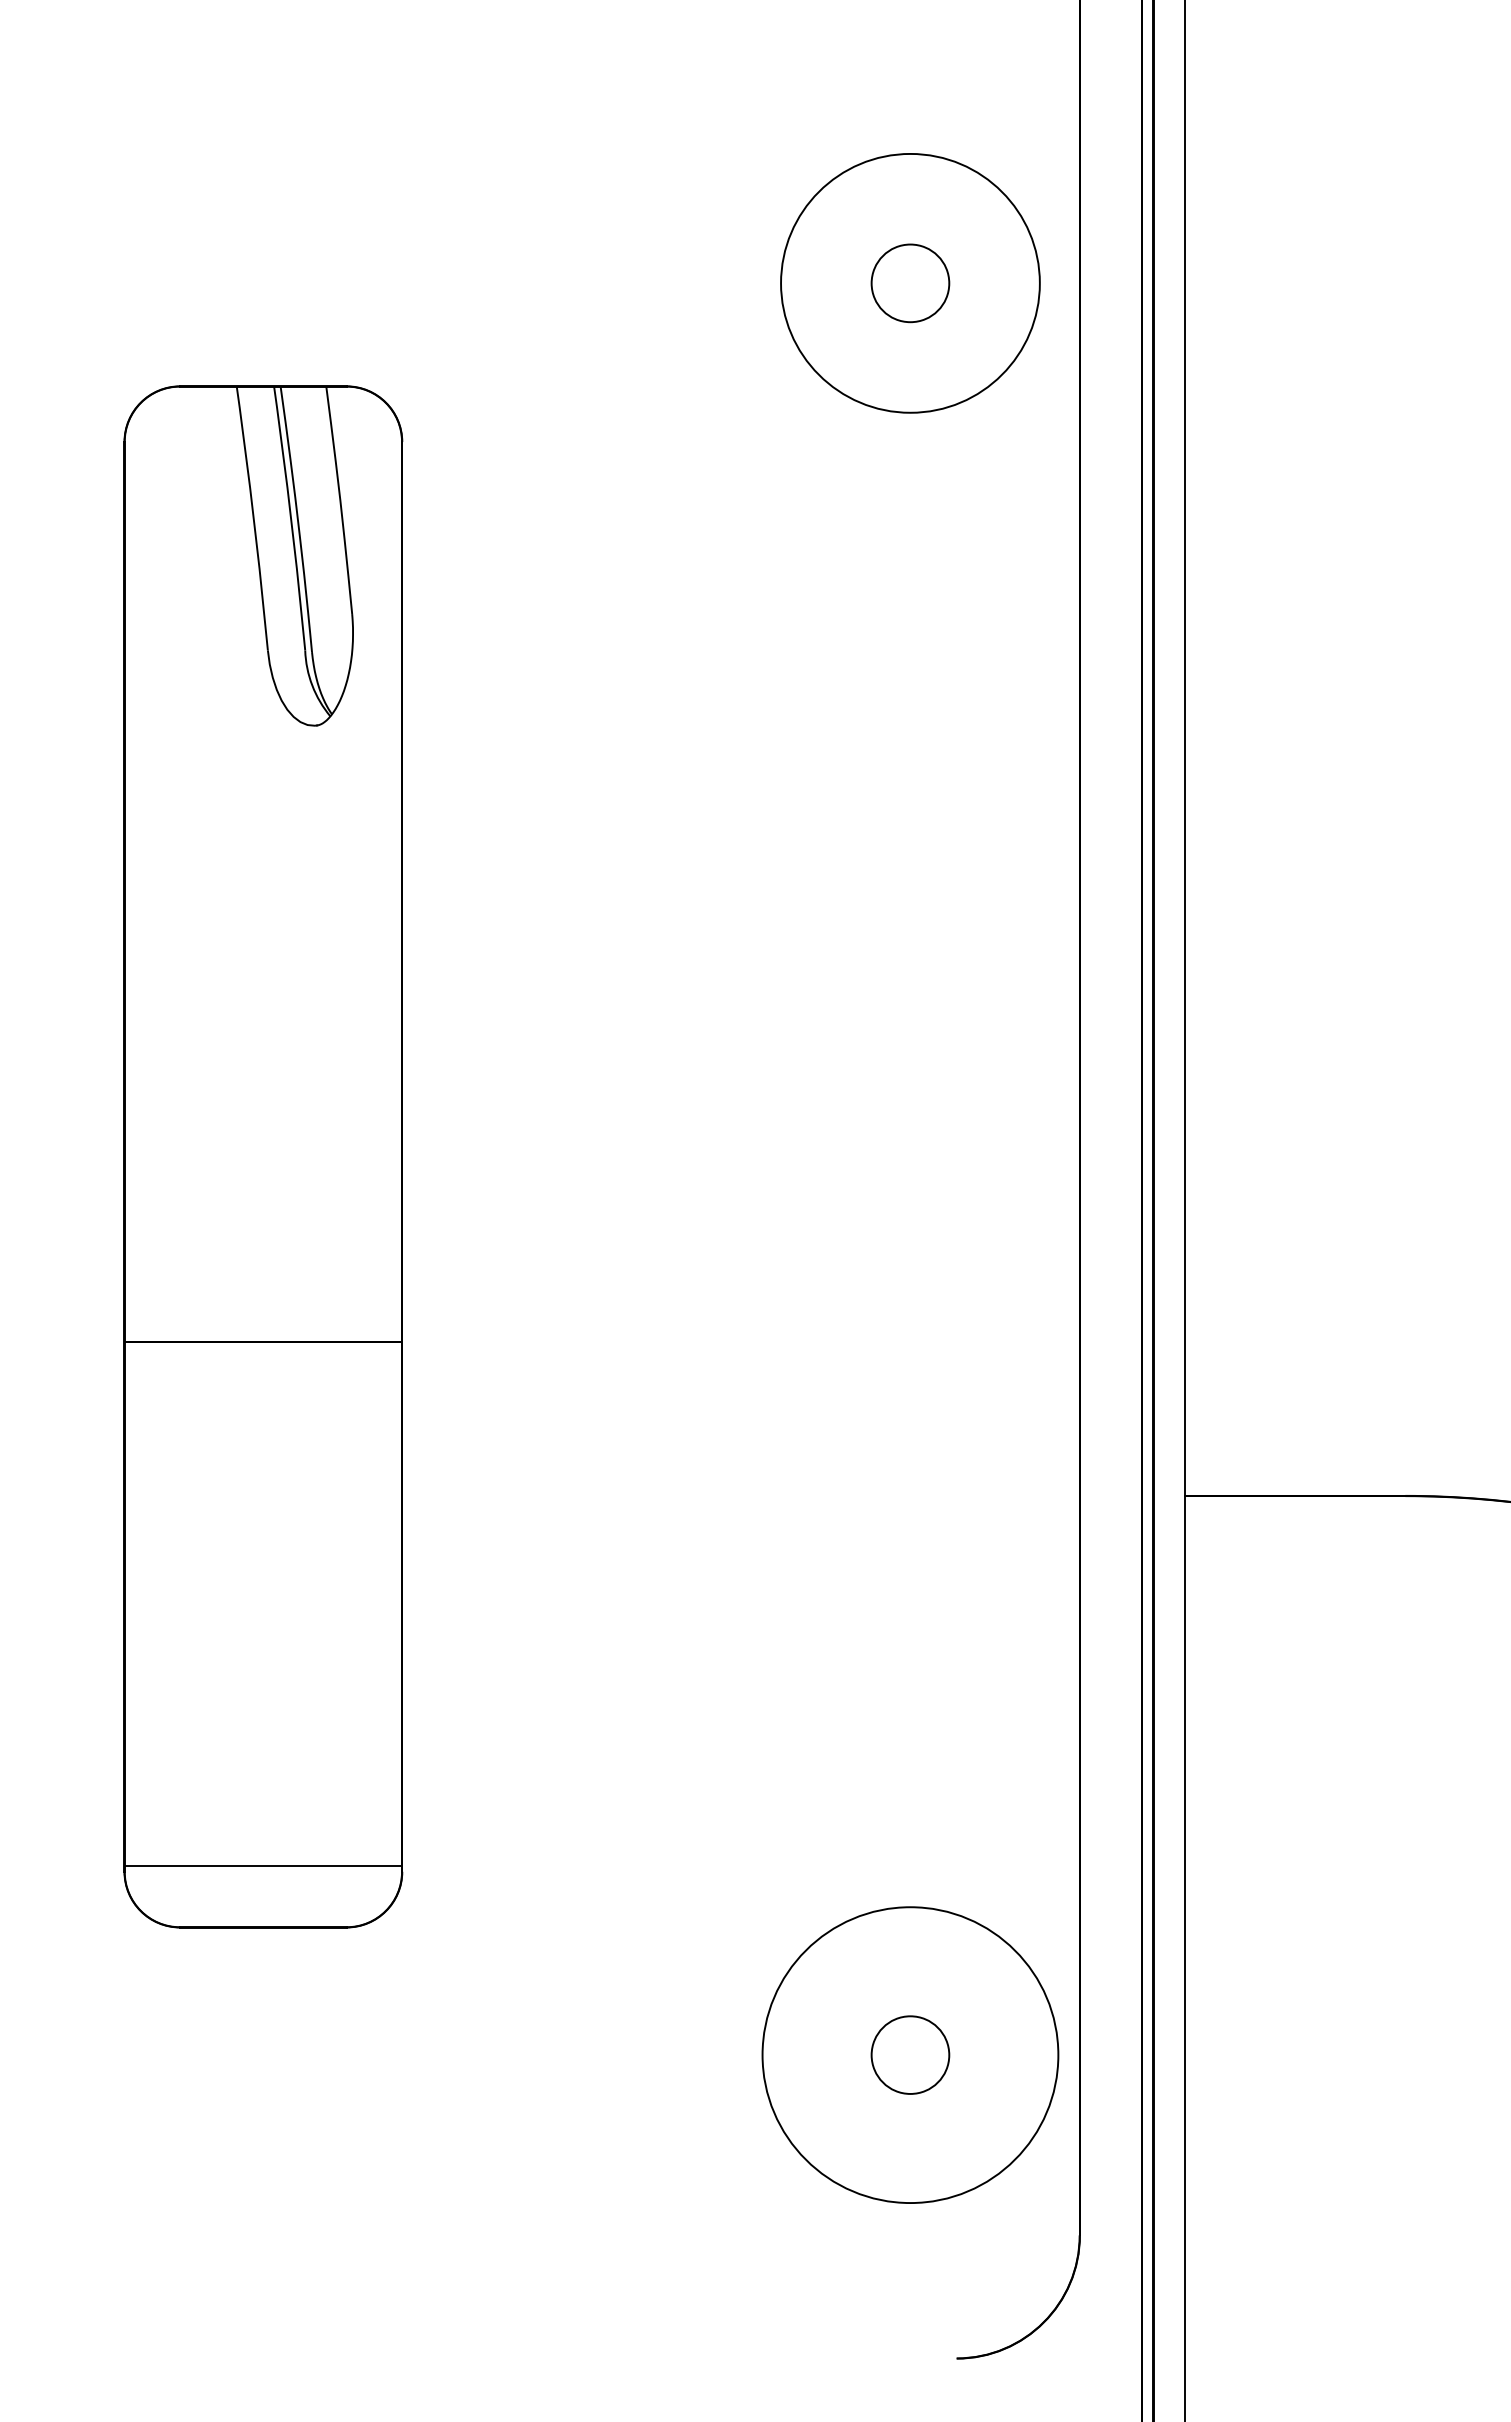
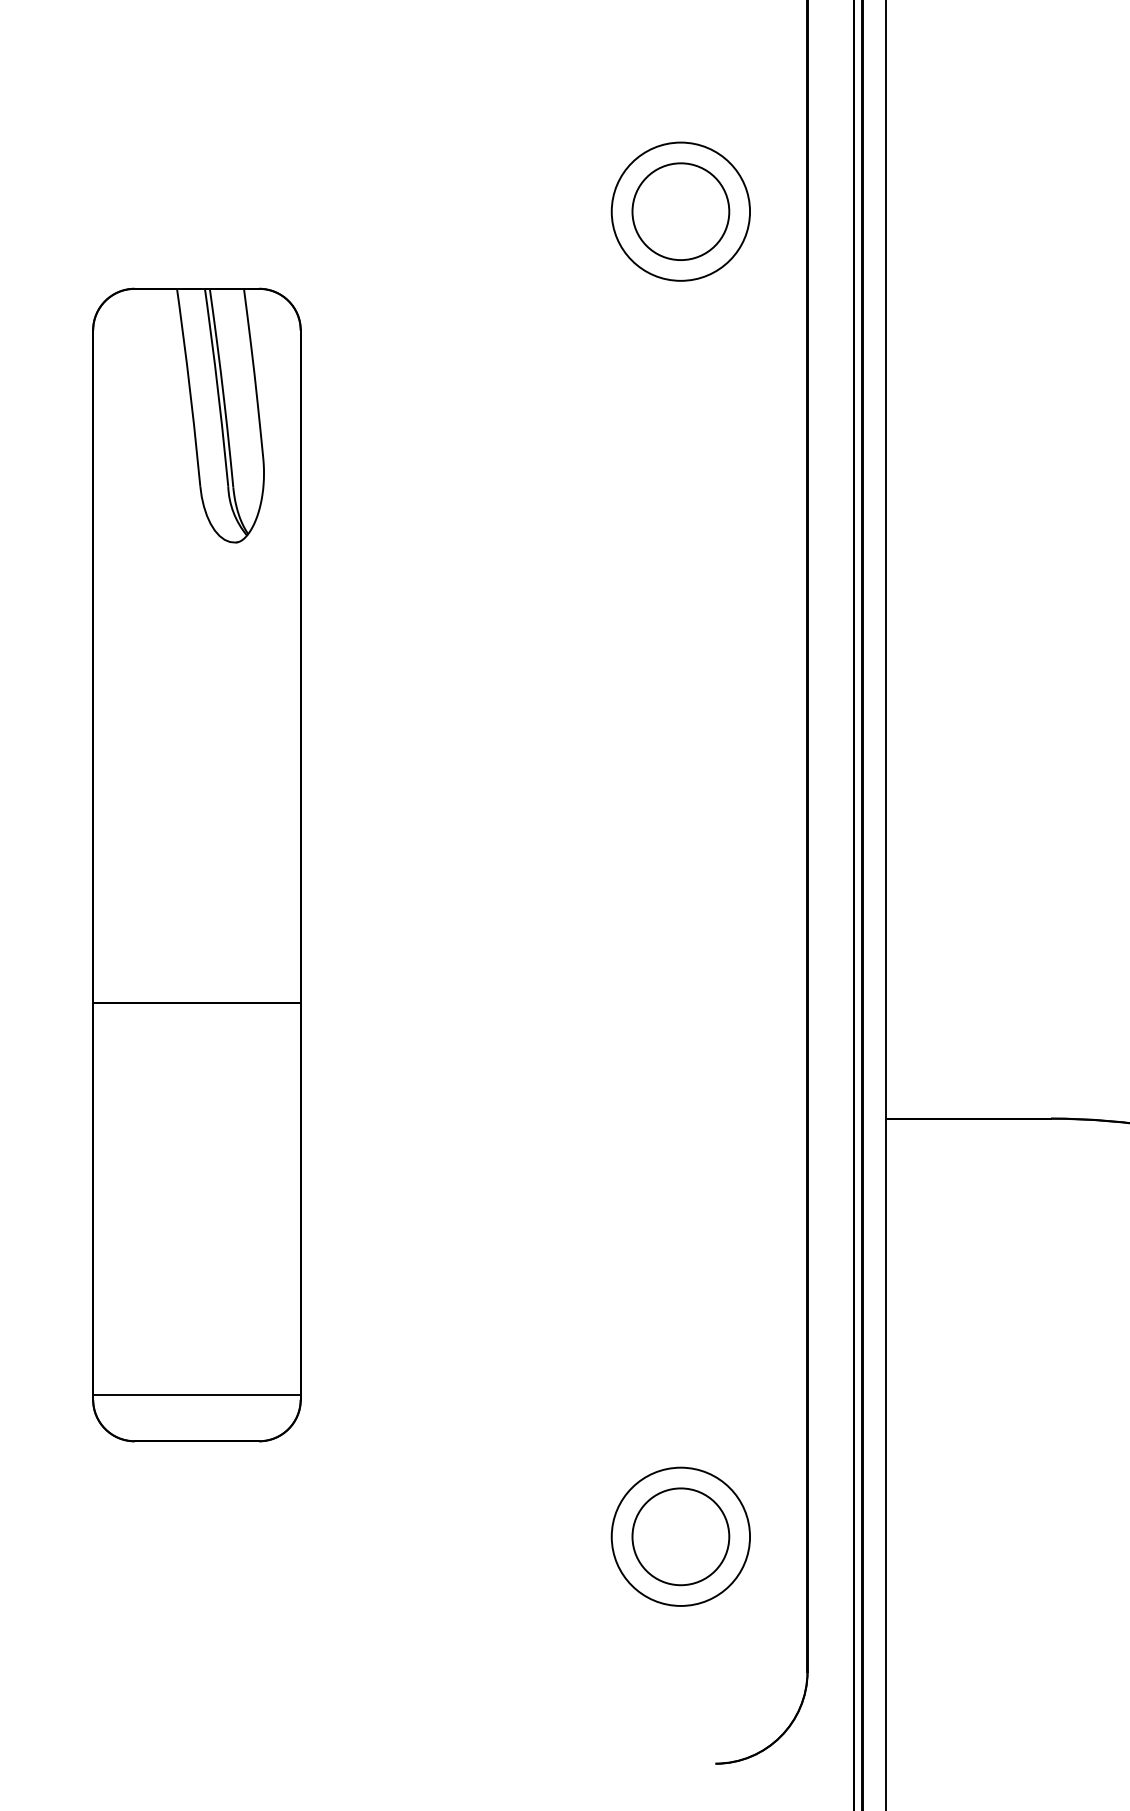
circle: (910, 282) -> (680, 211), size x0.71
circle: (910, 283) -> (680, 211), size x1.67
circle: (910, 2054) -> (680, 1536), size x0.62
circle: (910, 2054) -> (680, 1536), size x1.67

